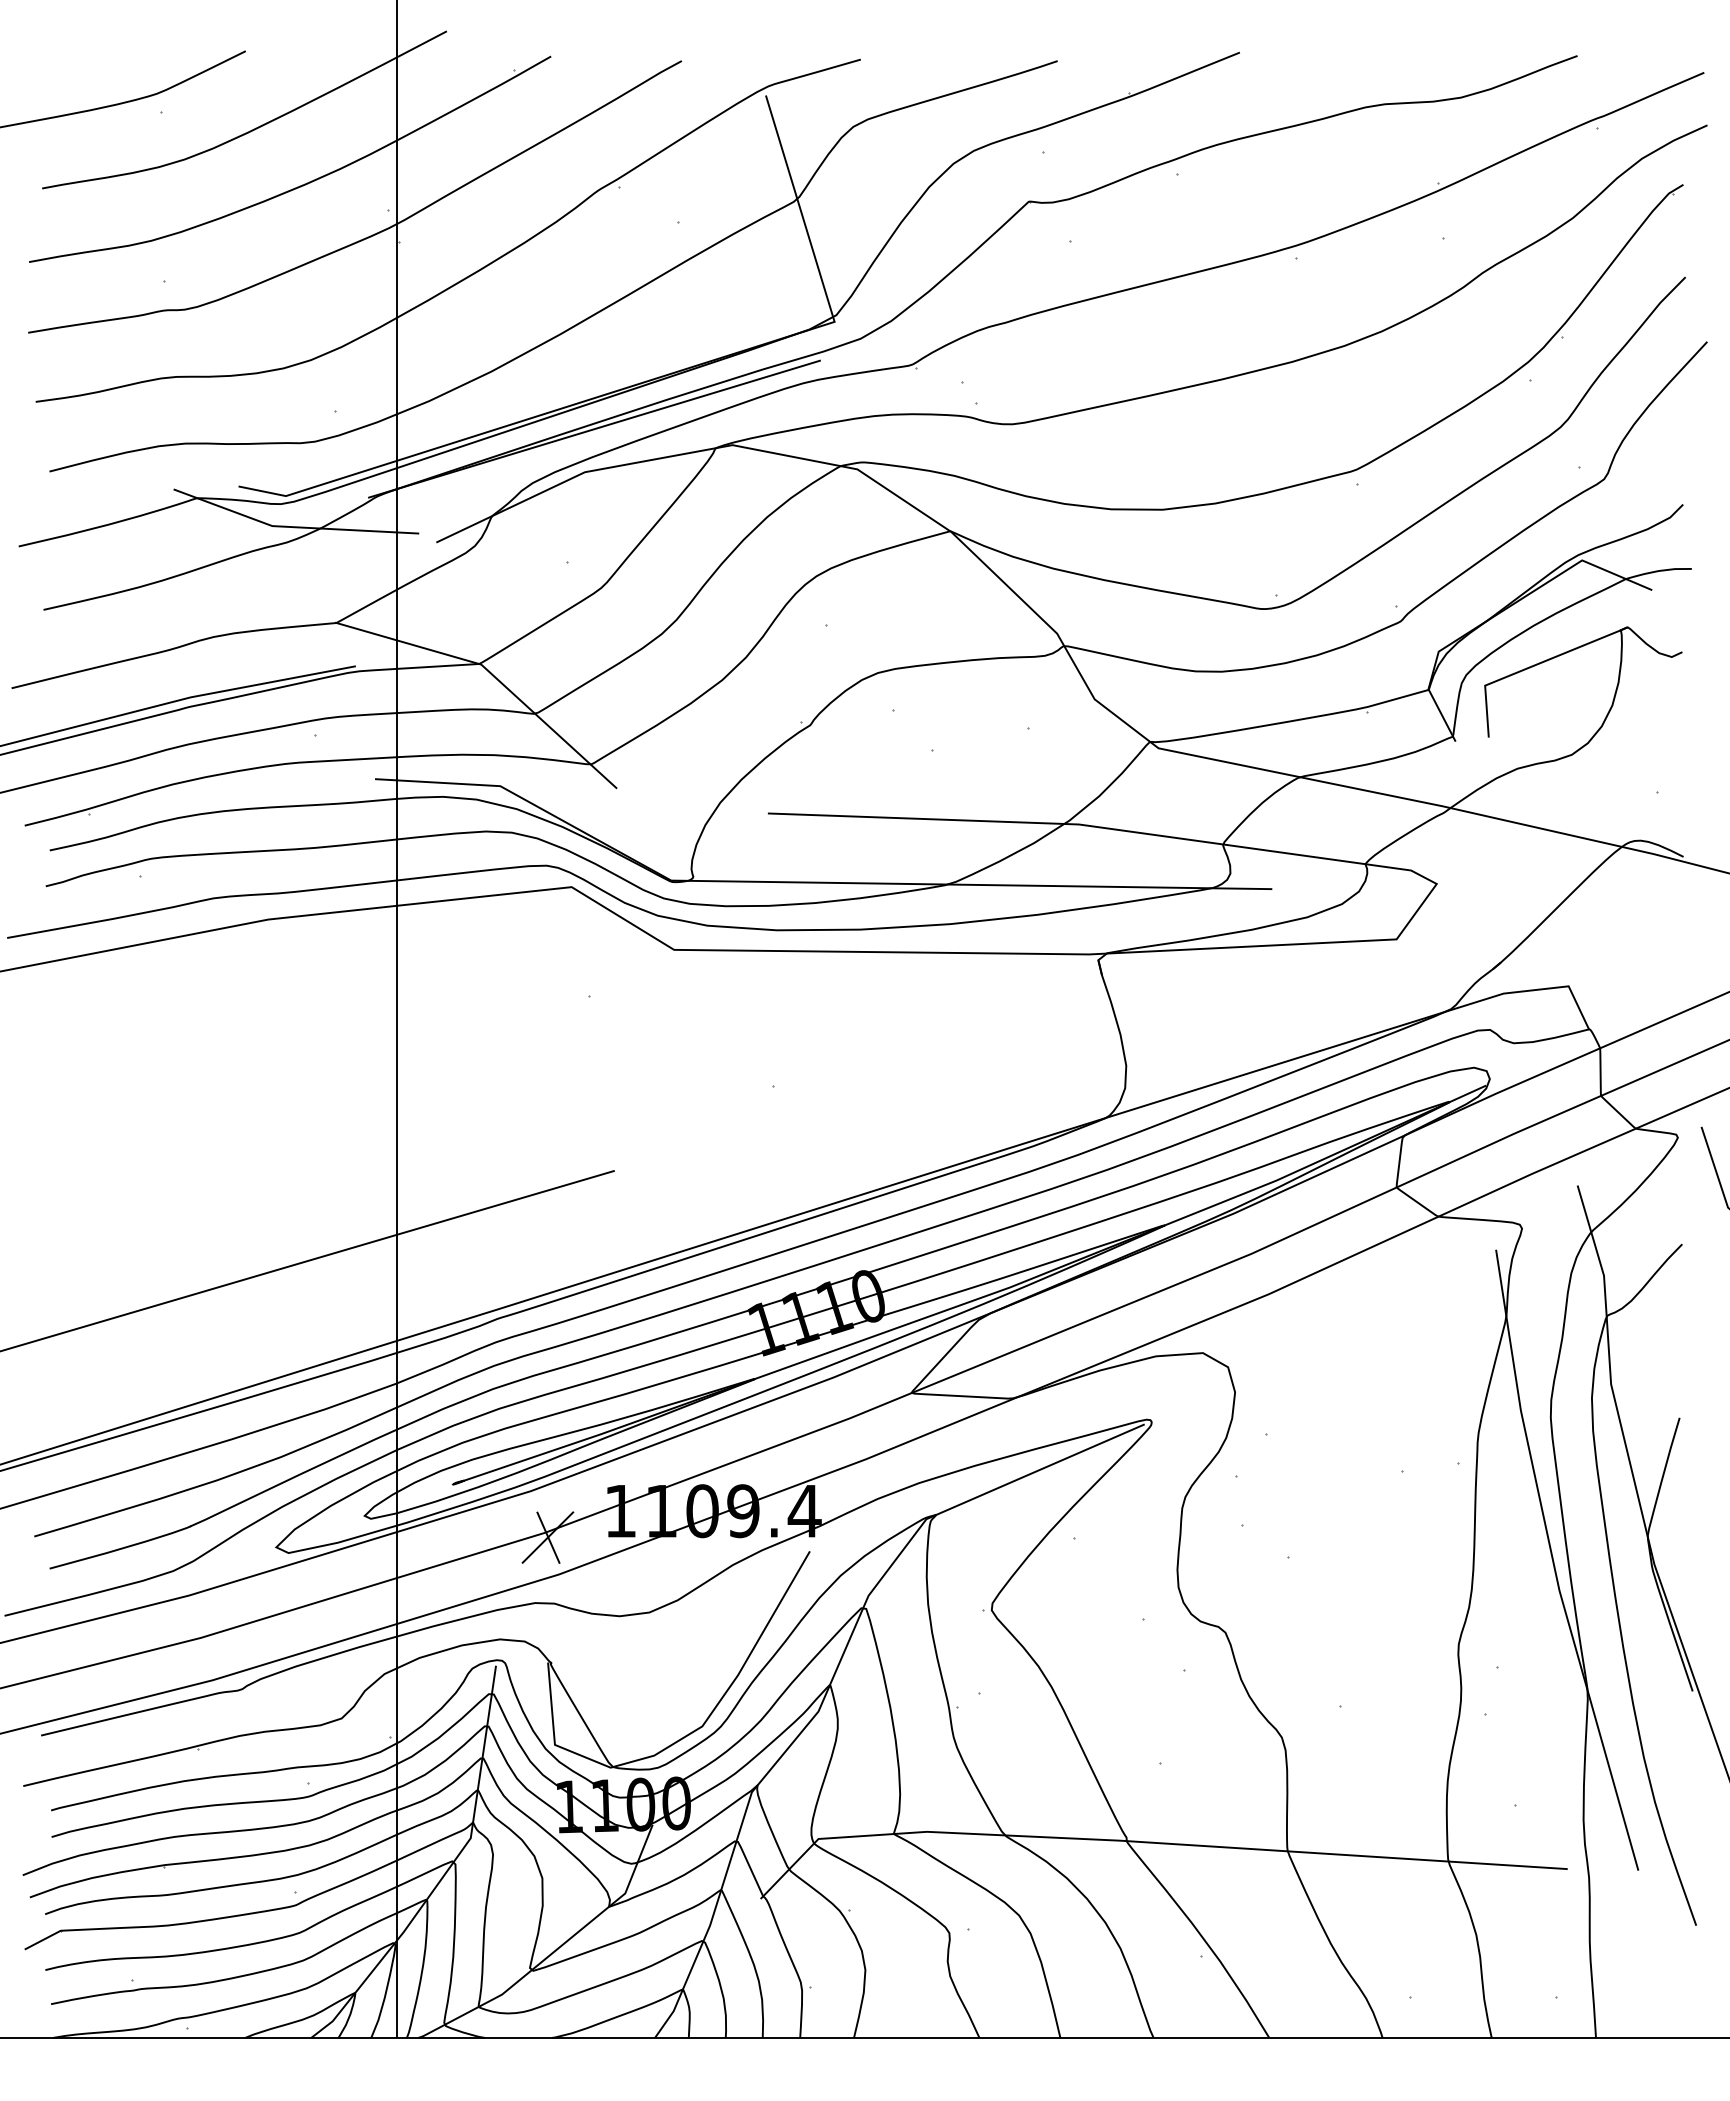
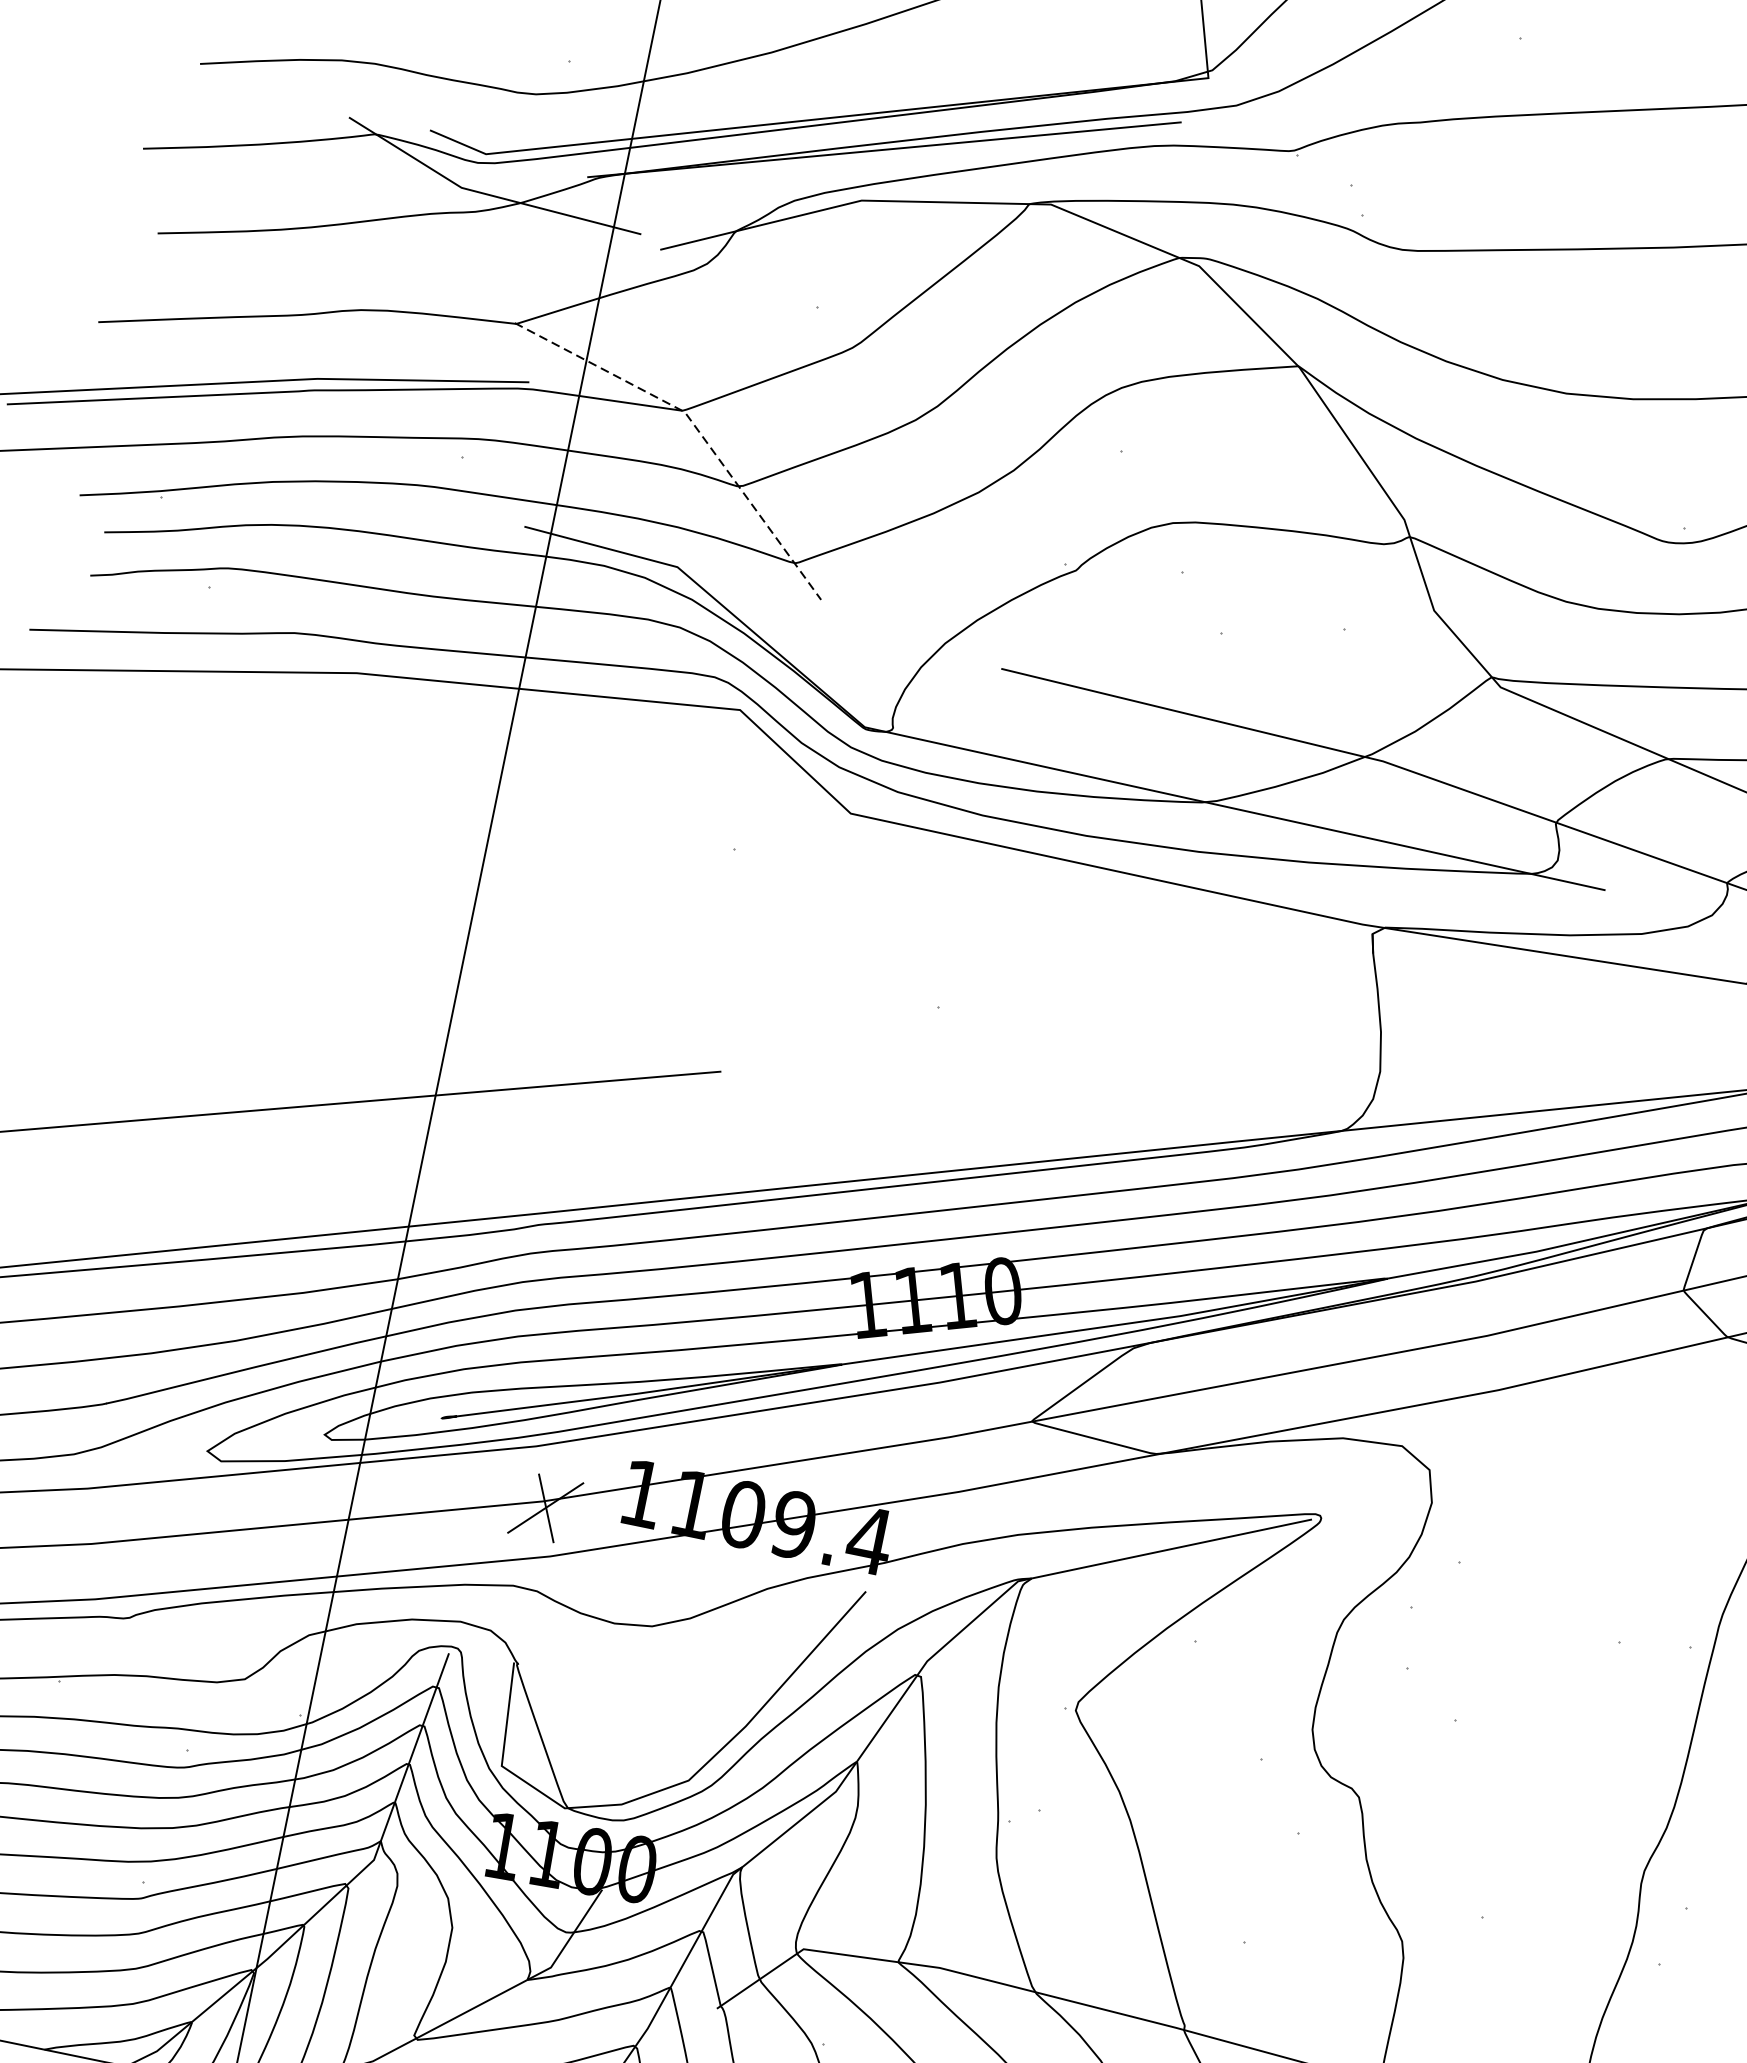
line: (492, 674) -> (696, 427), solid -> dashed

